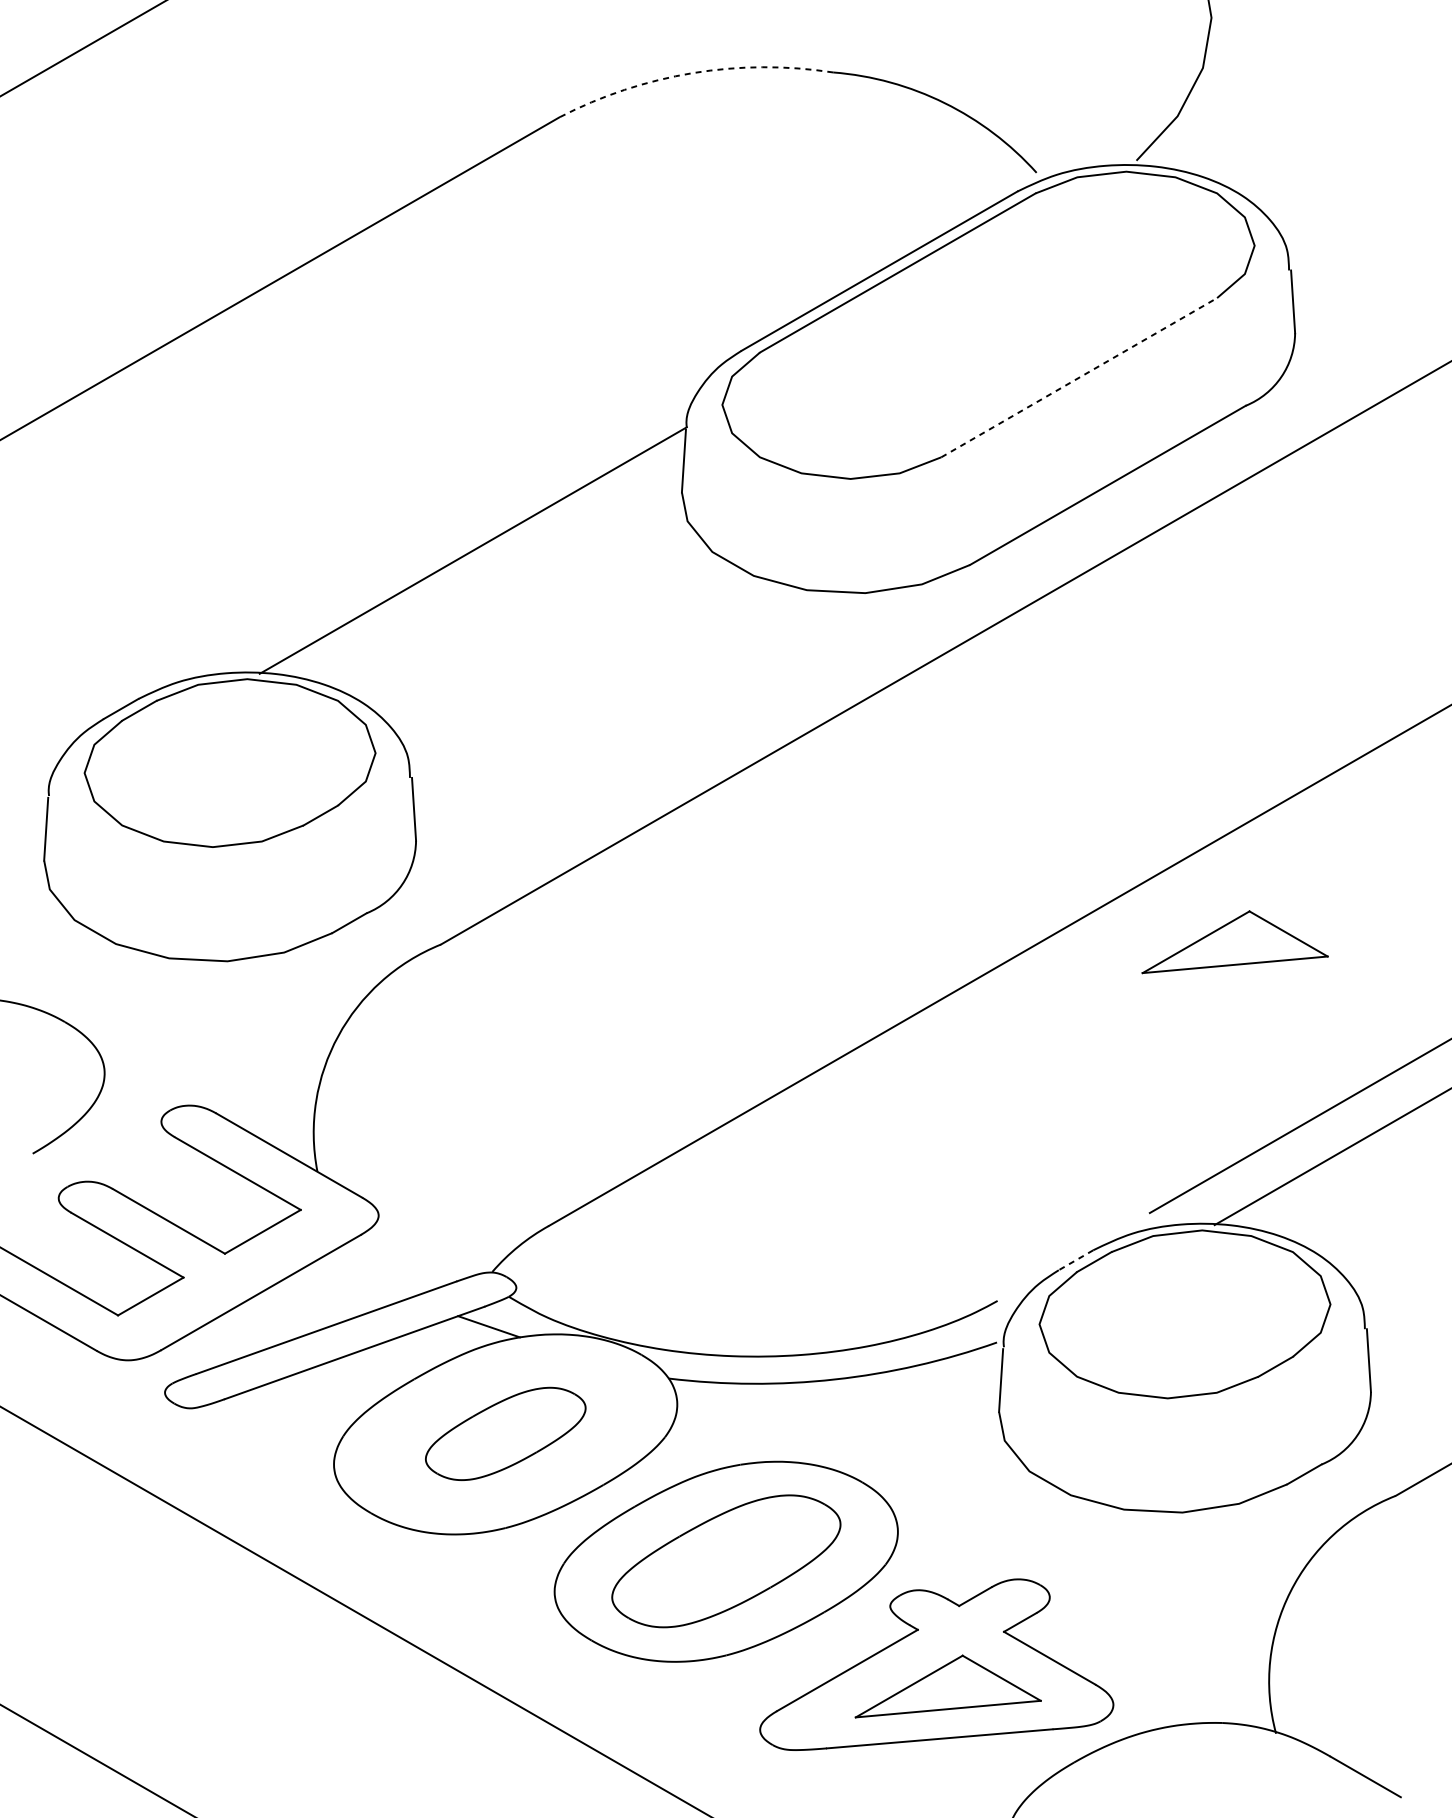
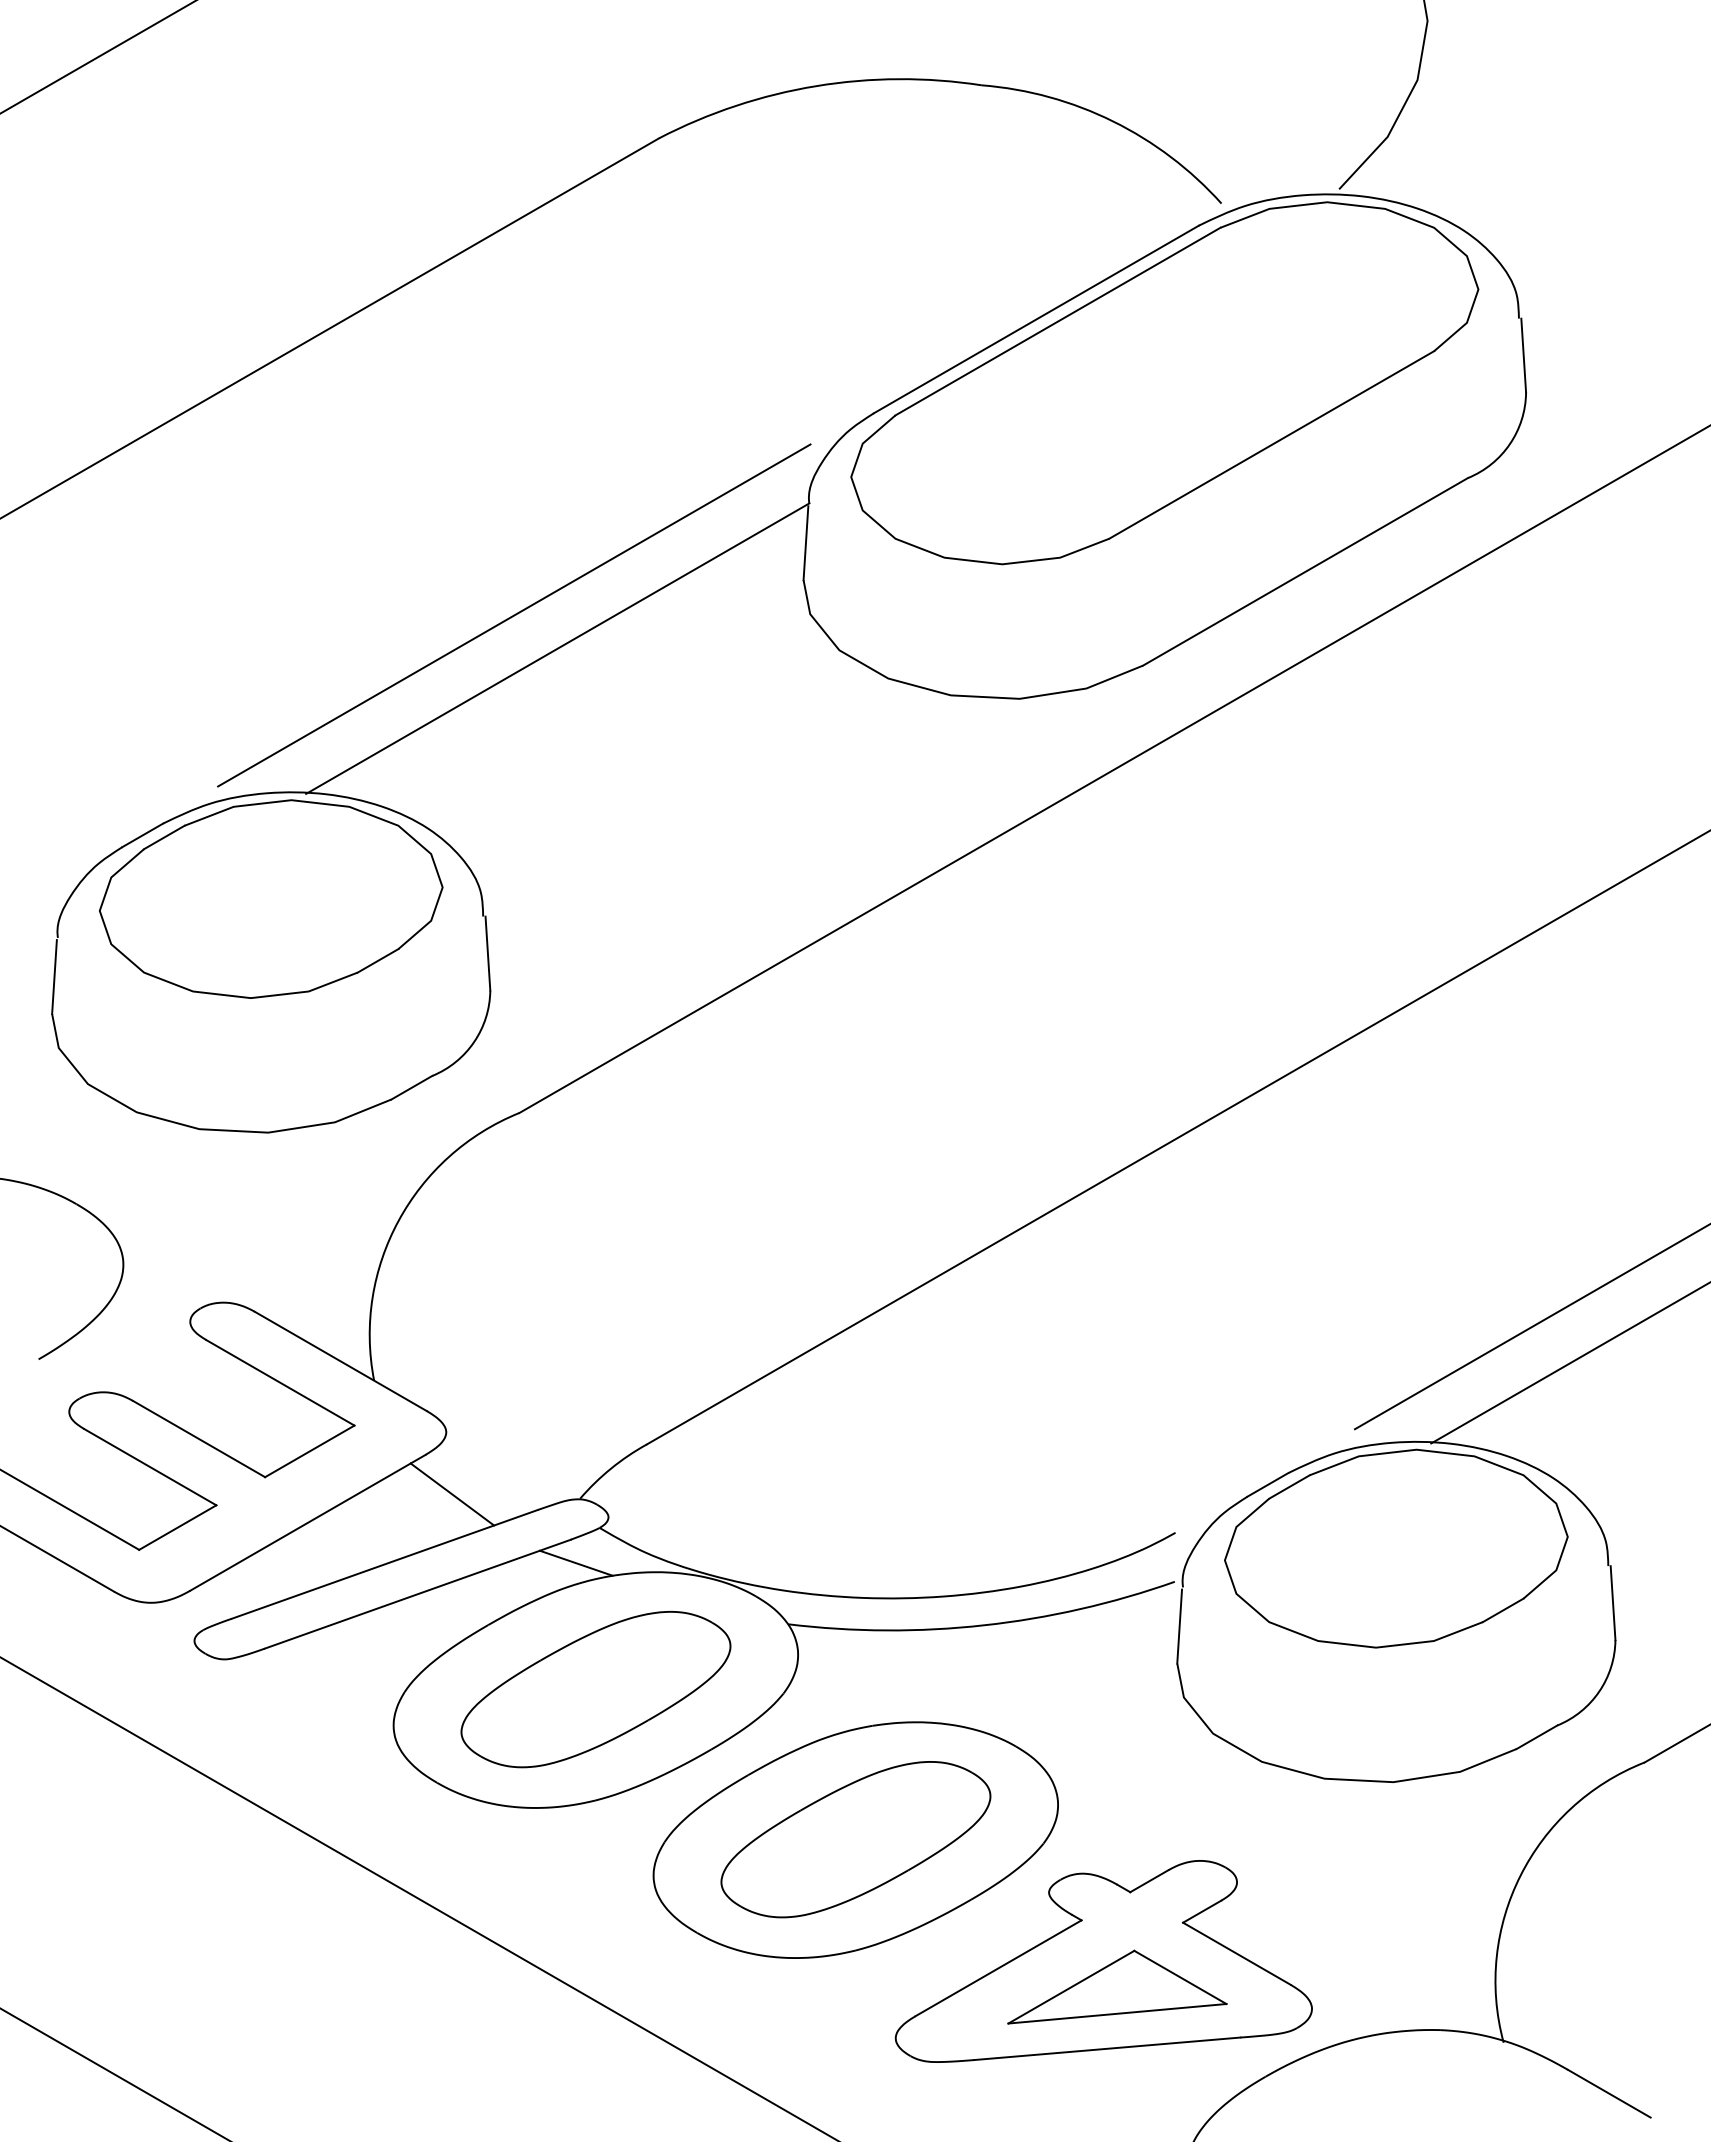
arc: (692, 73) -> (816, 86), dashed -> solid
line: (1079, 377) -> (1271, 444), dashed -> solid
line: (436, 522) -> (514, 615), added
part: (1235, 941) -> (1455, 1109), removed
line: (1075, 1260) -> (1267, 1485), dashed -> solid
line: (383, 1268) -> (452, 1494), added
part: (505, 1433) -> (595, 1689), size x1.43

